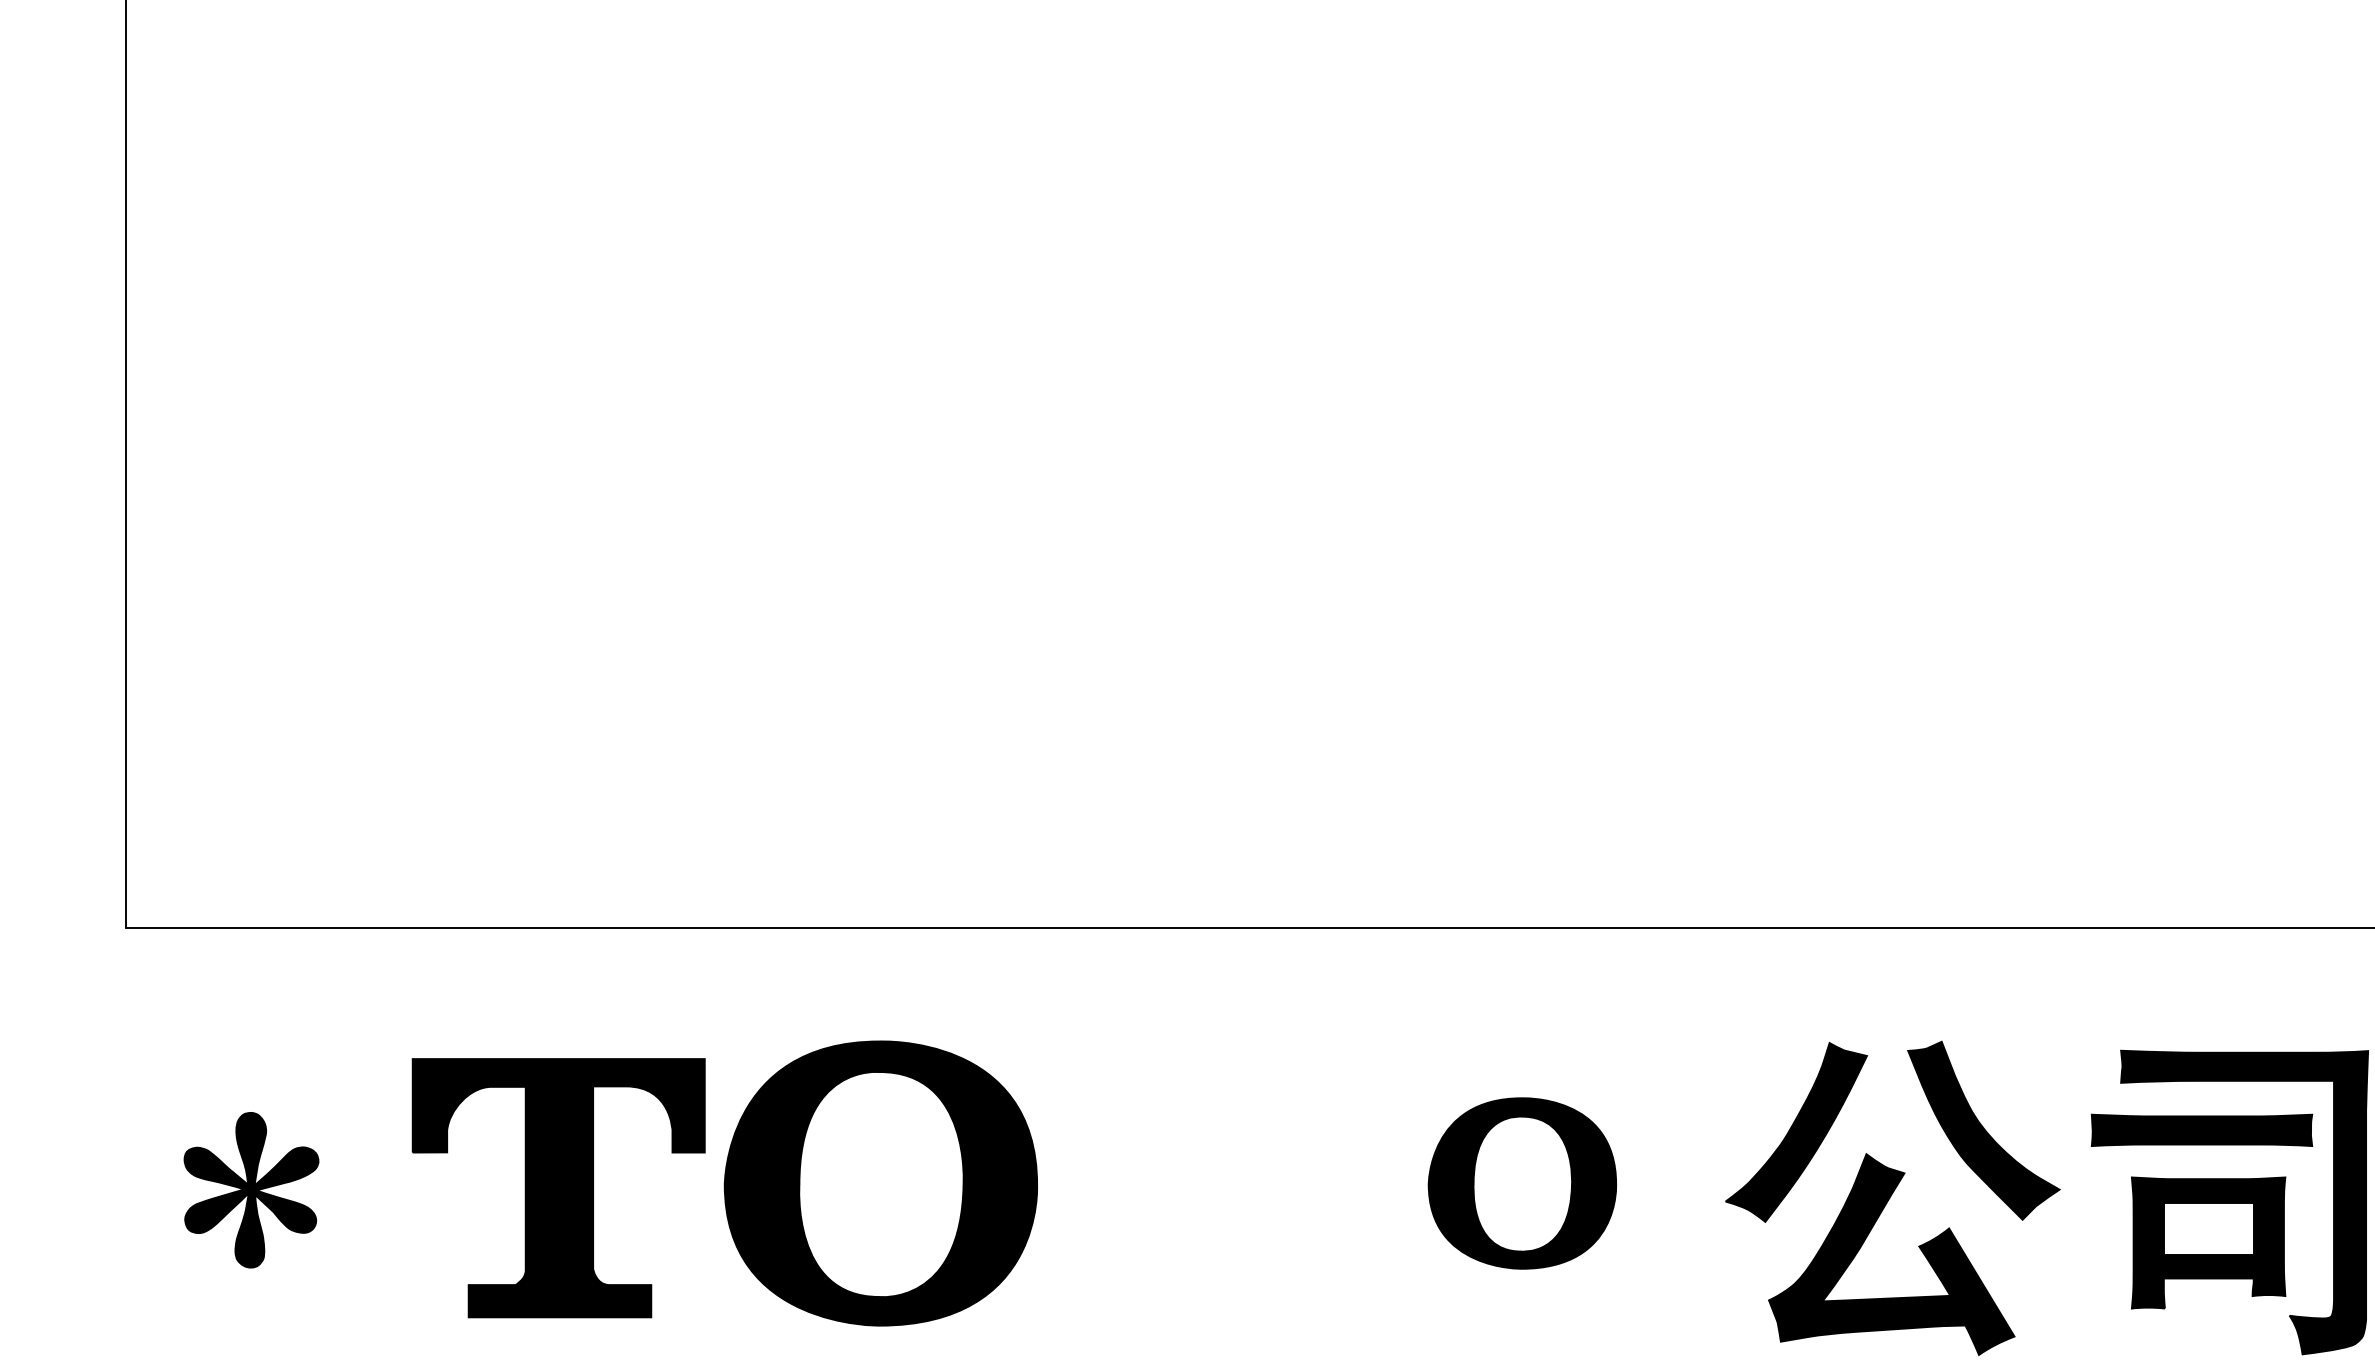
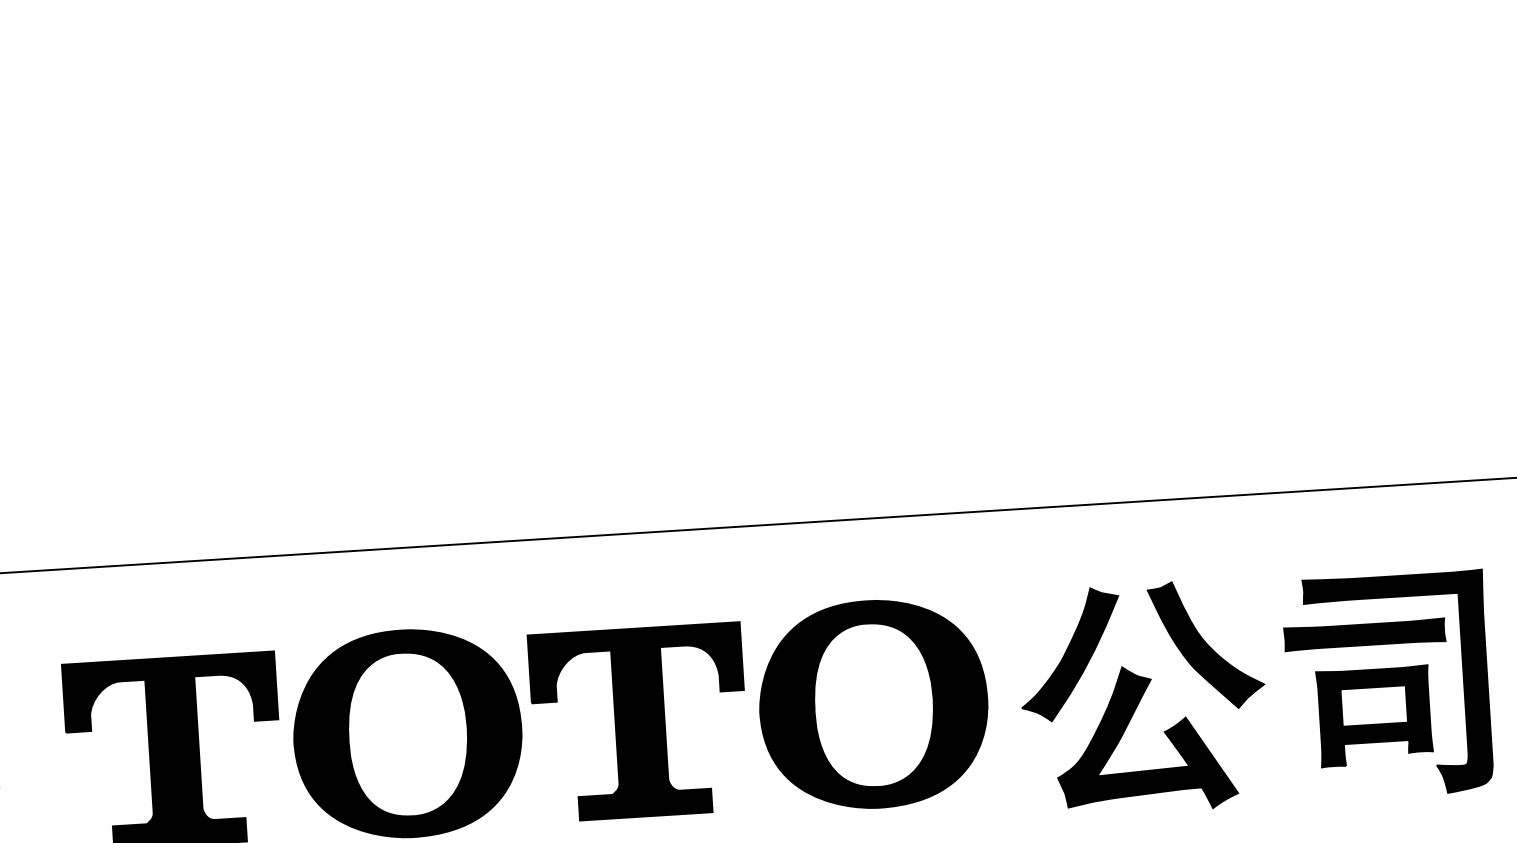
part: (1522, 1183) -> (873, 704), size x1.67
part: (1199, 1188) -> (639, 722), added

